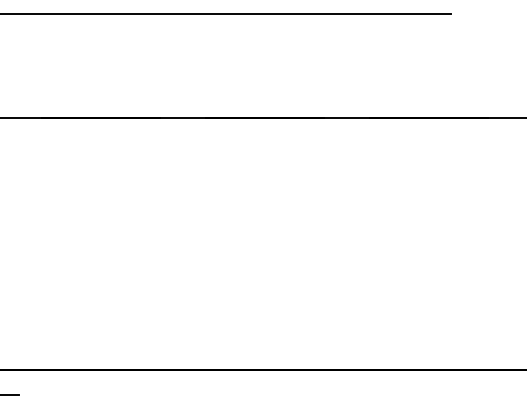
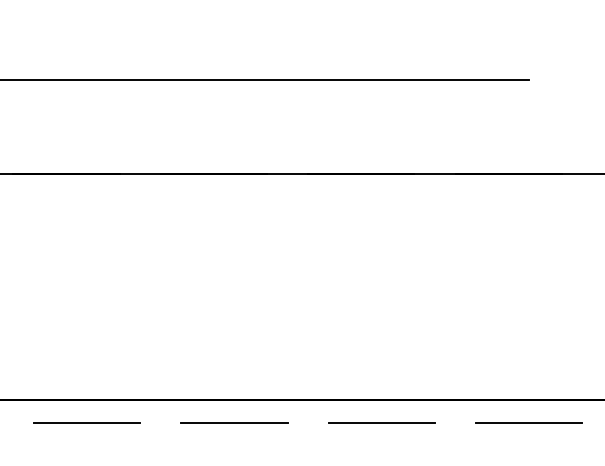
line: (124, 394) -> (234, 422), added
line: (287, 394) -> (381, 422), added
line: (451, 394) -> (529, 422), added

